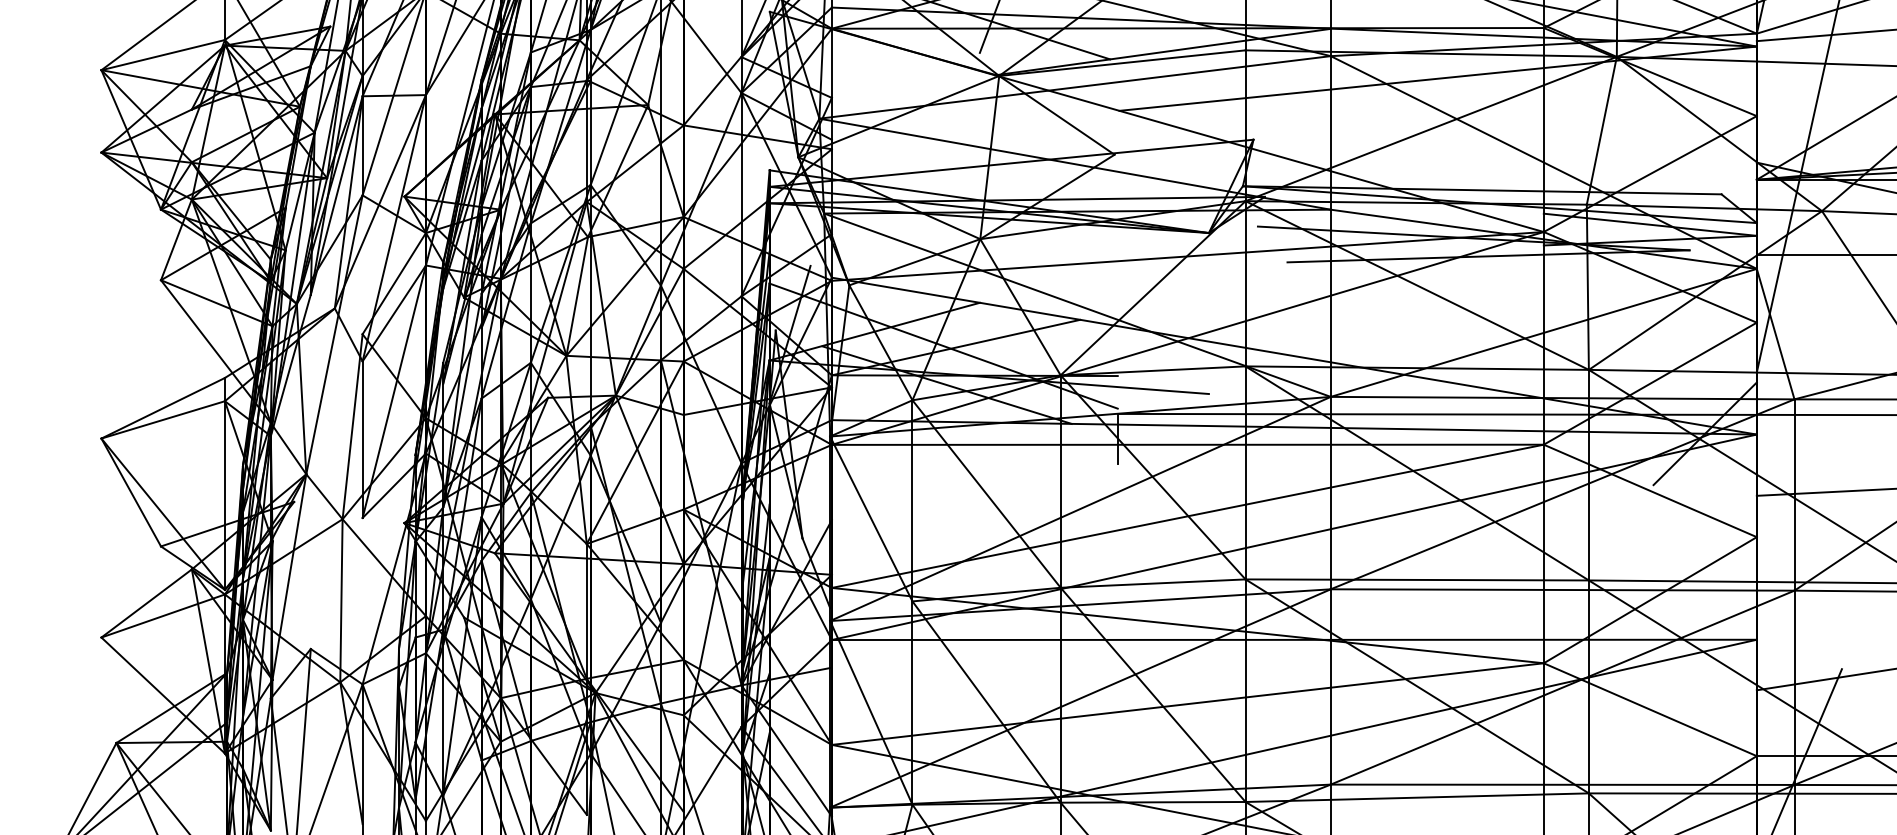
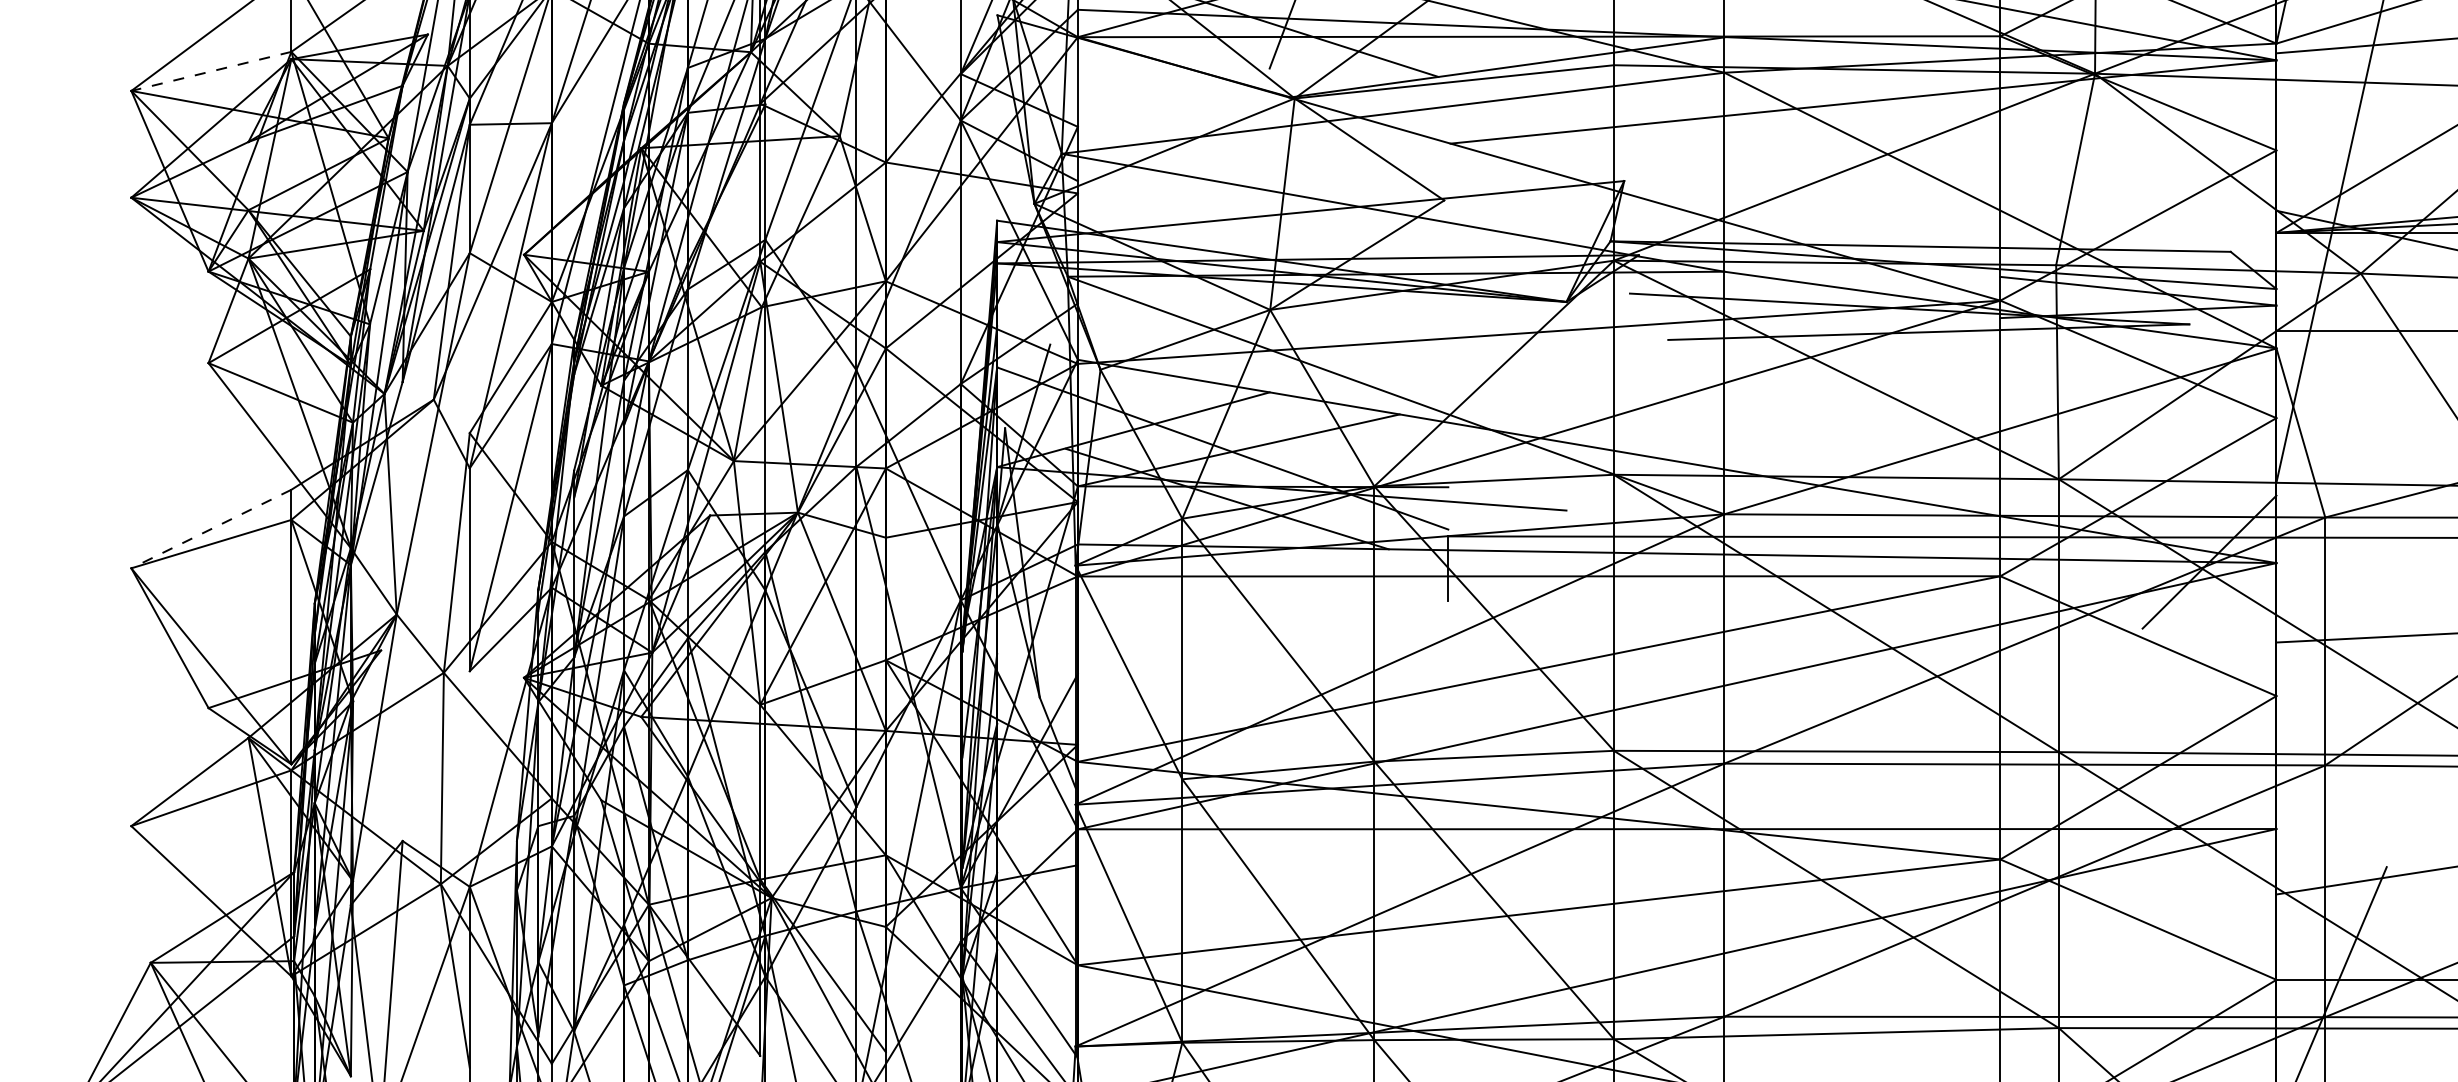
line: (162, 55) -> (210, 71), solid -> dashed
line: (162, 408) -> (210, 529), solid -> dashed

